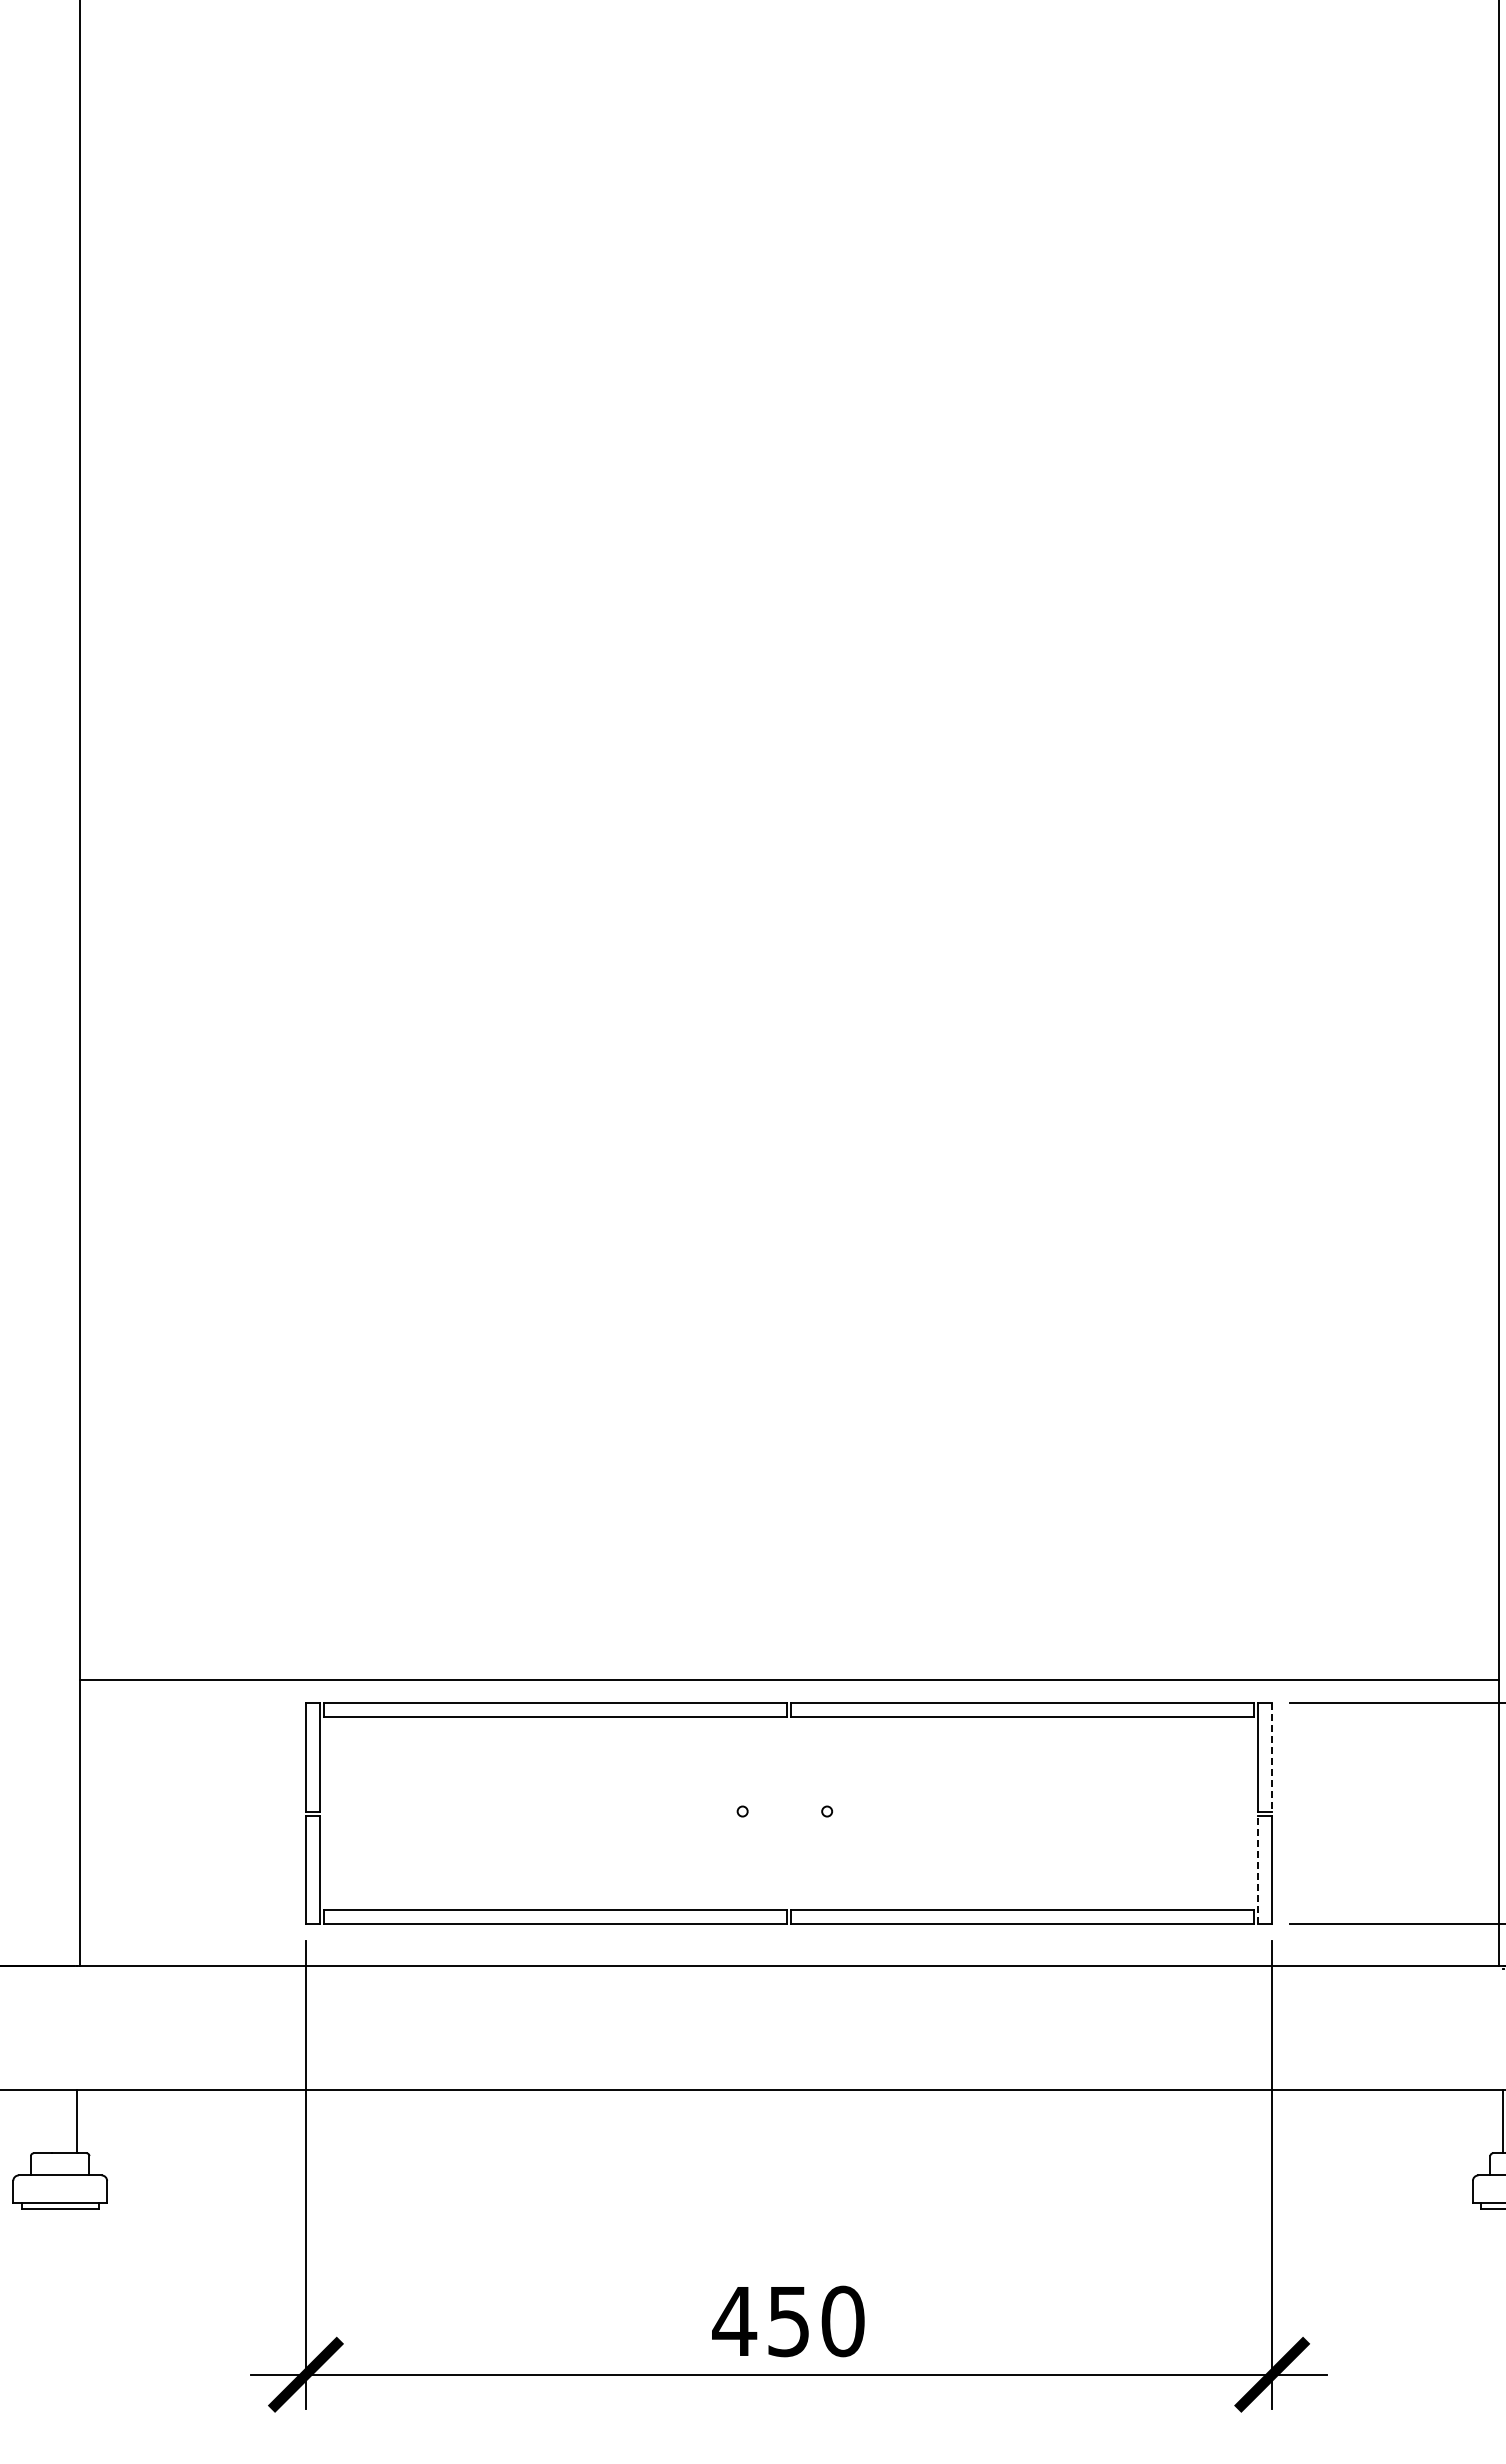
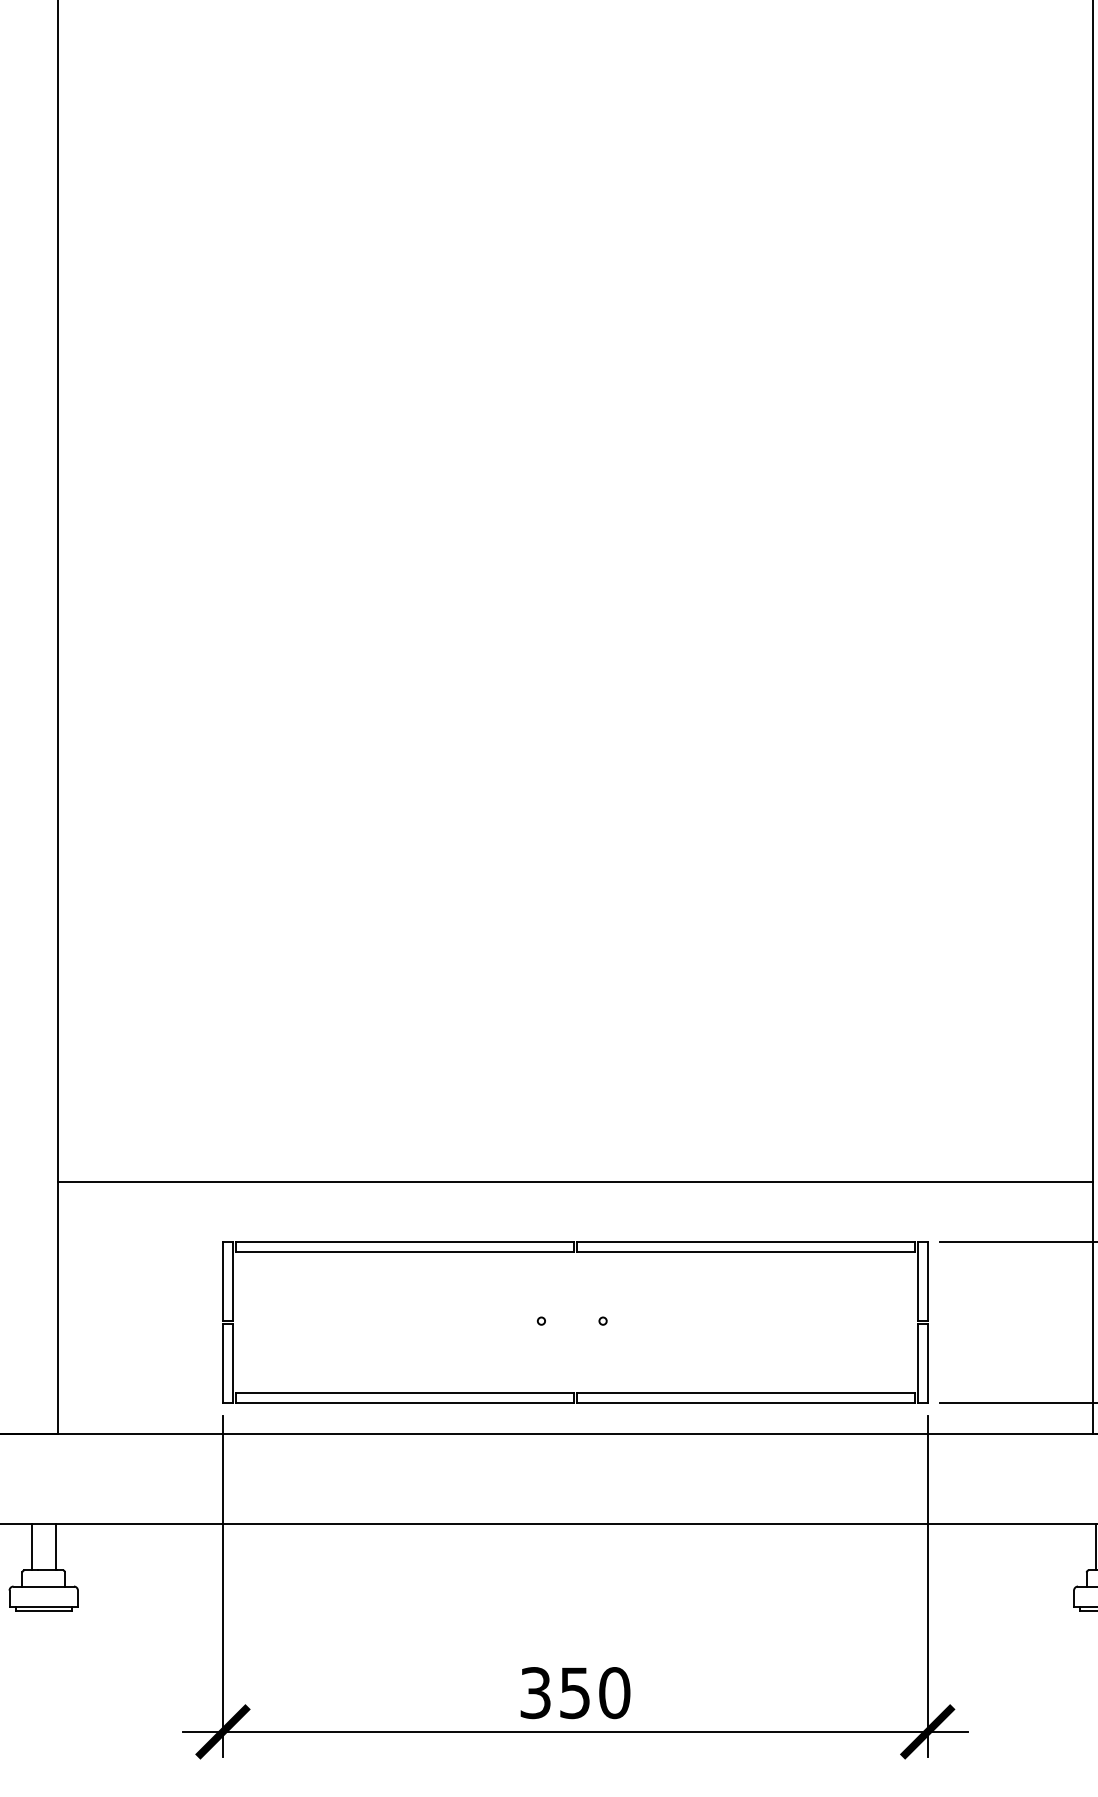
line: (789, 1680) -> (575, 1181), moved
line: (1272, 1757) -> (927, 1281), dashed -> solid
line: (1258, 1869) -> (917, 1363), dashed -> solid
line: (43, 2121) -> (31, 1547), added
text: (734, 2321) -> (535, 1693), 450 -> 350

